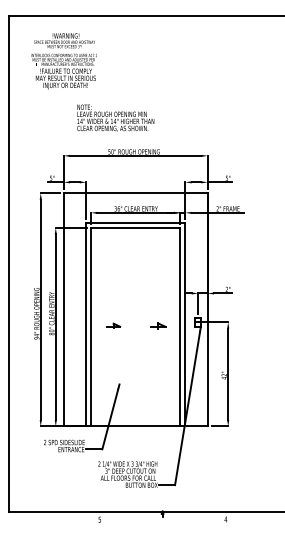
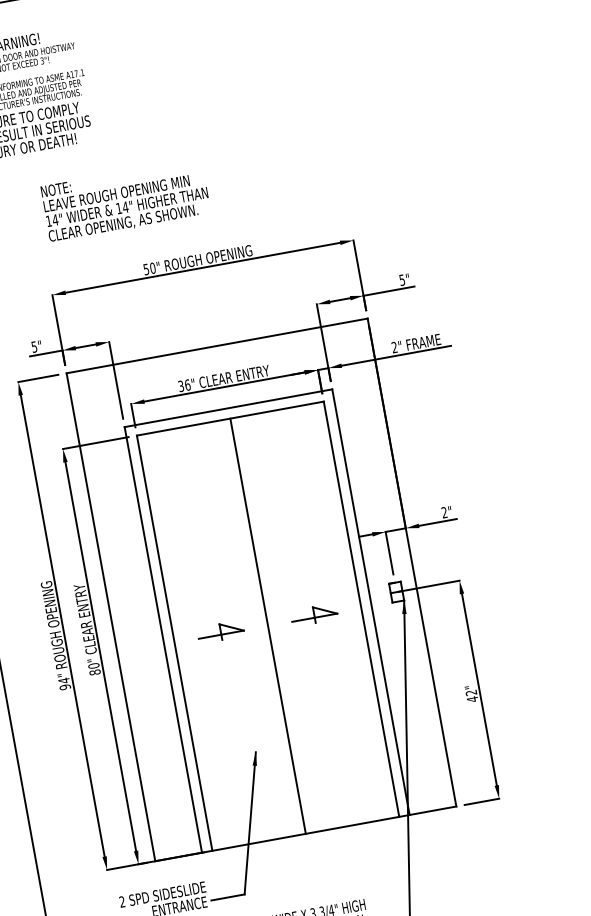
text: (115, 117) -> (125, 199), moved
part: (113, 325) -> (220, 631), size x1.67
part: (157, 325) -> (312, 614), size x1.43
line: (135, 326) -> (267, 624), added

